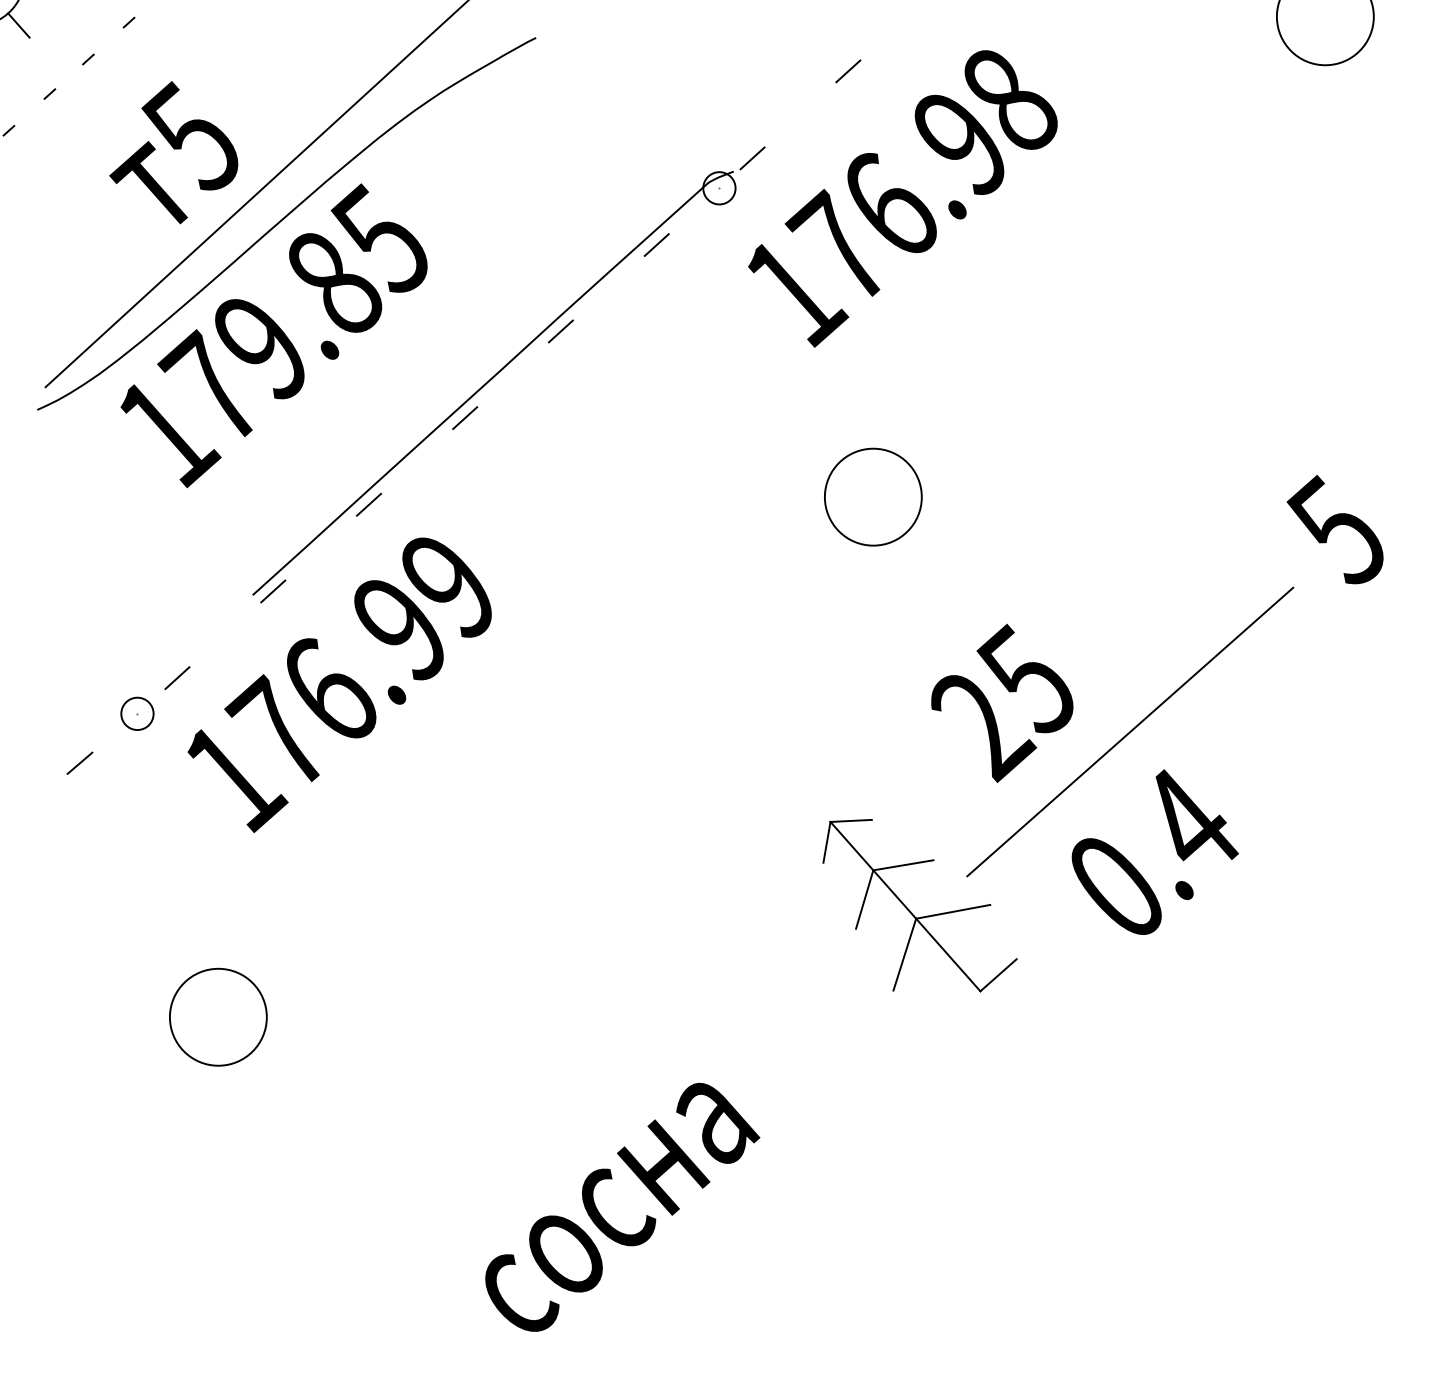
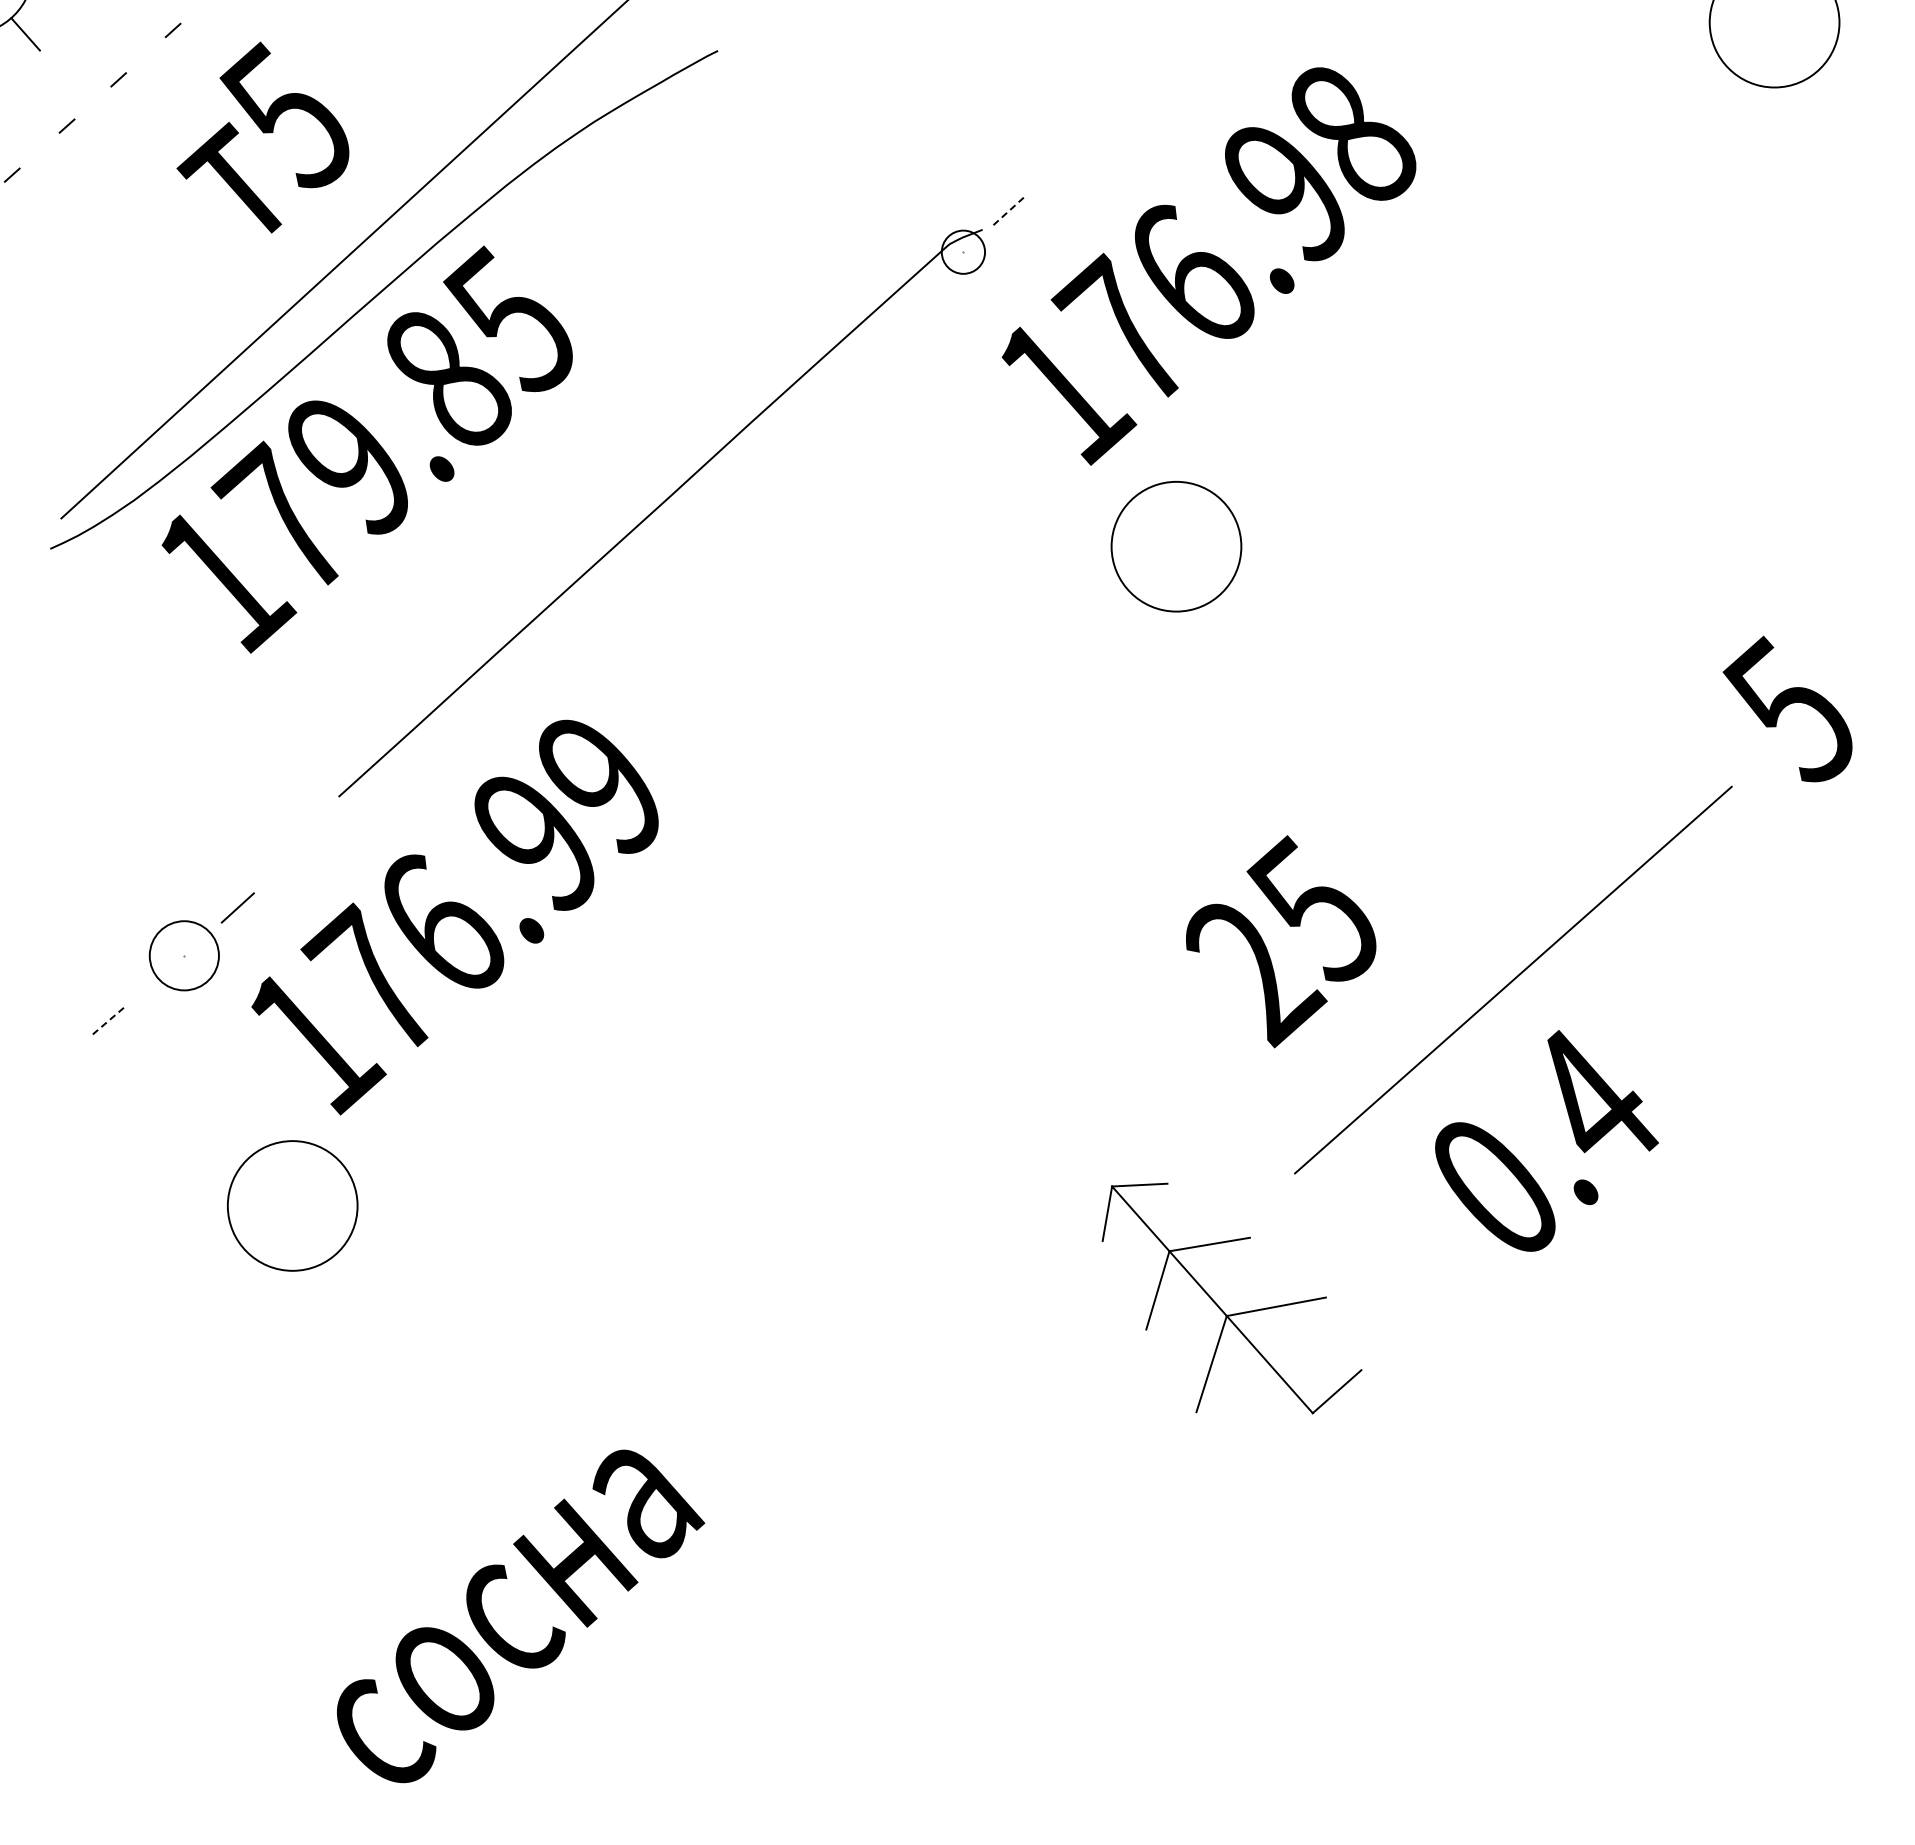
line: (847, 71) -> (1135, 95), removed
text: (173, 152) -> (262, 137), moved
line: (752, 158) -> (1007, 212), solid -> dashed
line: (656, 244) -> (879, 327), removed
line: (561, 331) -> (751, 443), removed
line: (465, 417) -> (623, 559), removed
part: (873, 497) -> (1176, 546), moved
line: (369, 504) -> (494, 675), removed
line: (273, 591) -> (366, 791), removed
text: (1002, 703) -> (1281, 941), moved
circle: (136, 713) -> (183, 955), size x1.6
line: (80, 762) -> (107, 1021), solid -> dashed
part: (912, 913) -> (1221, 1308), moved
part: (218, 1016) -> (292, 1205), moved
text: (623, 1207) -> (521, 1616), moved

